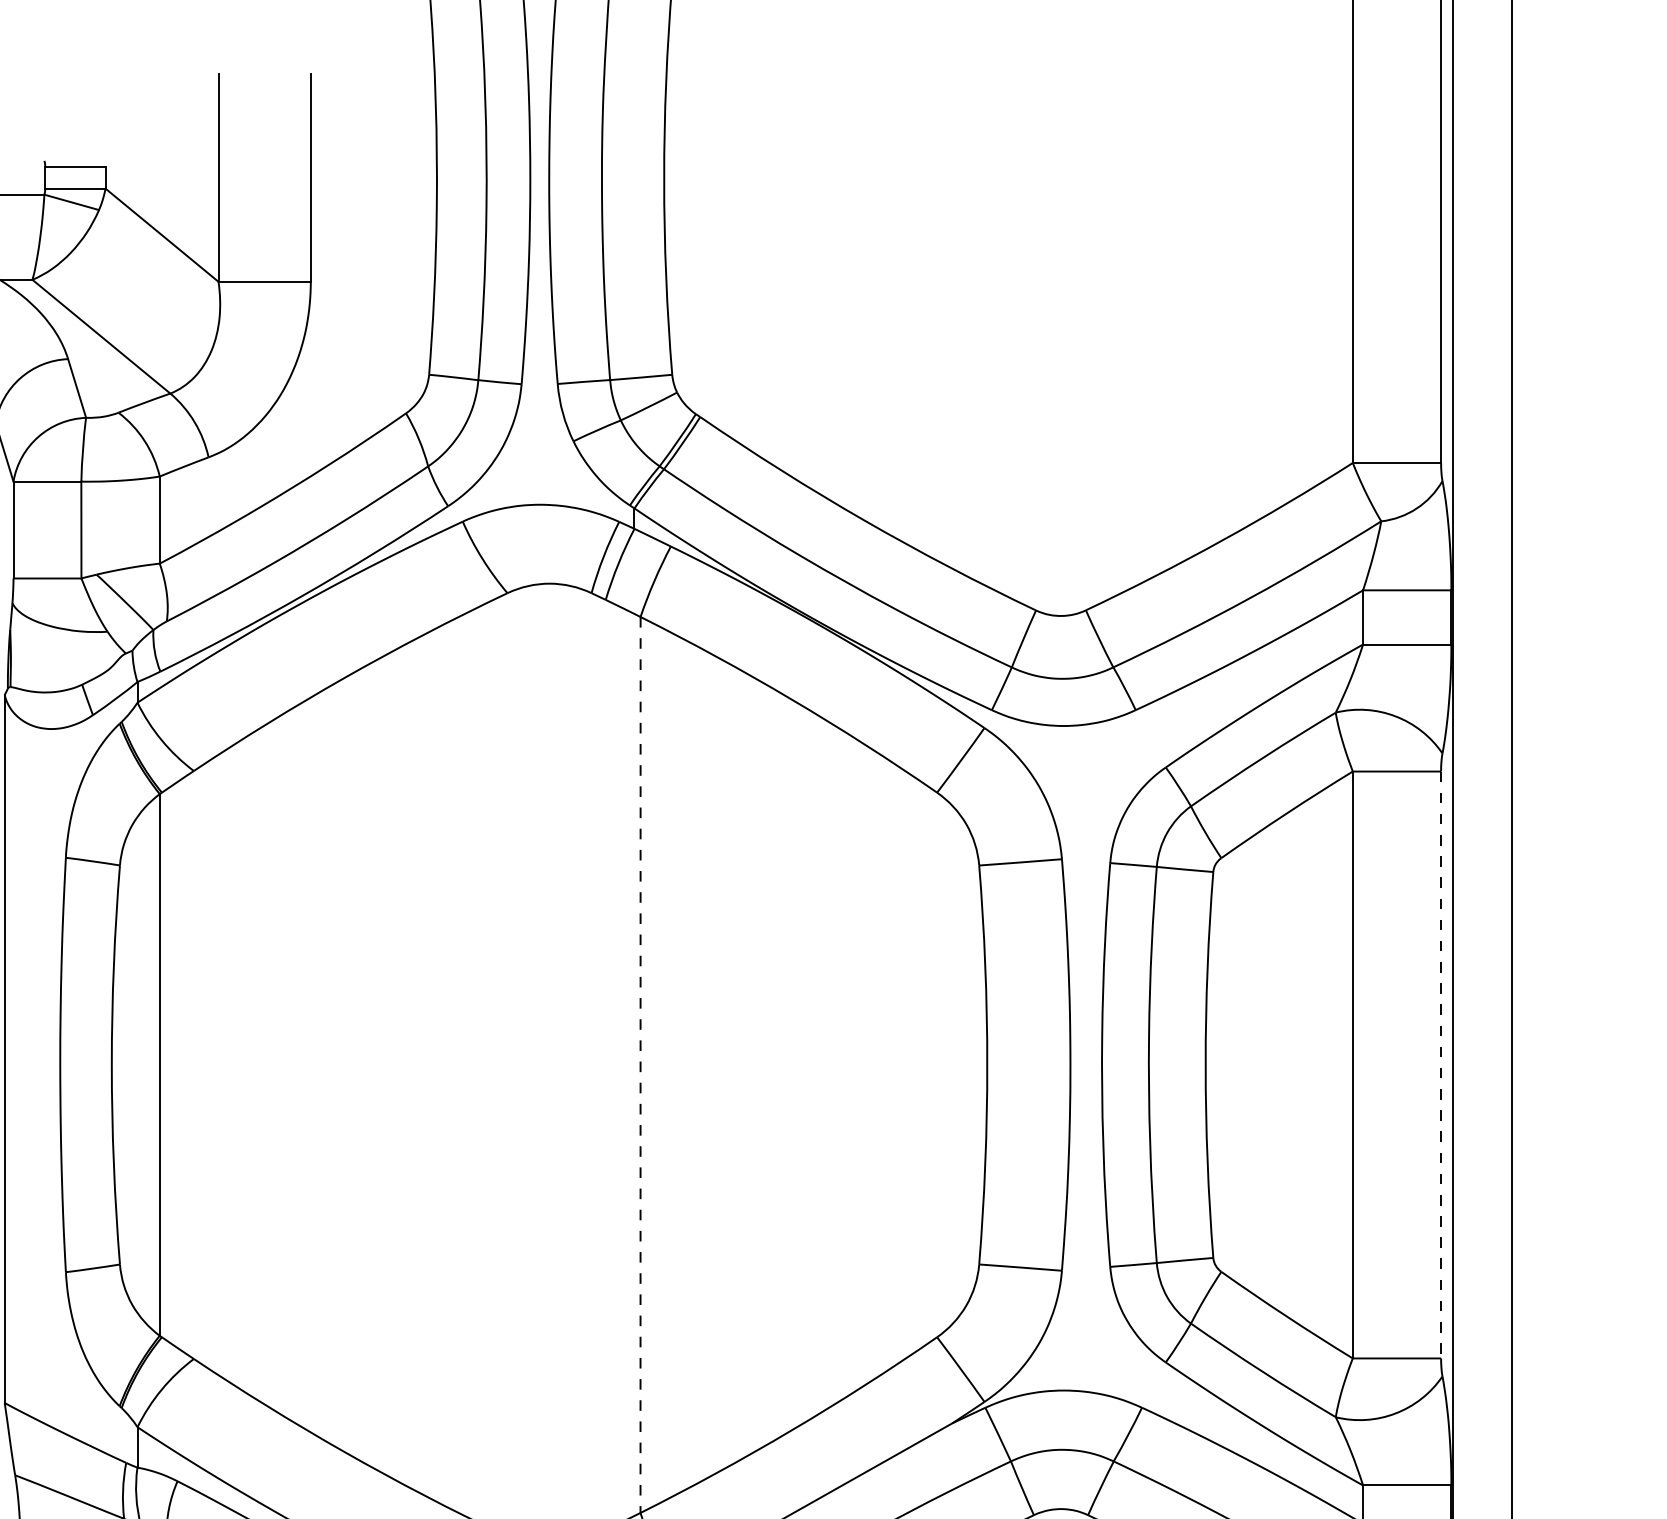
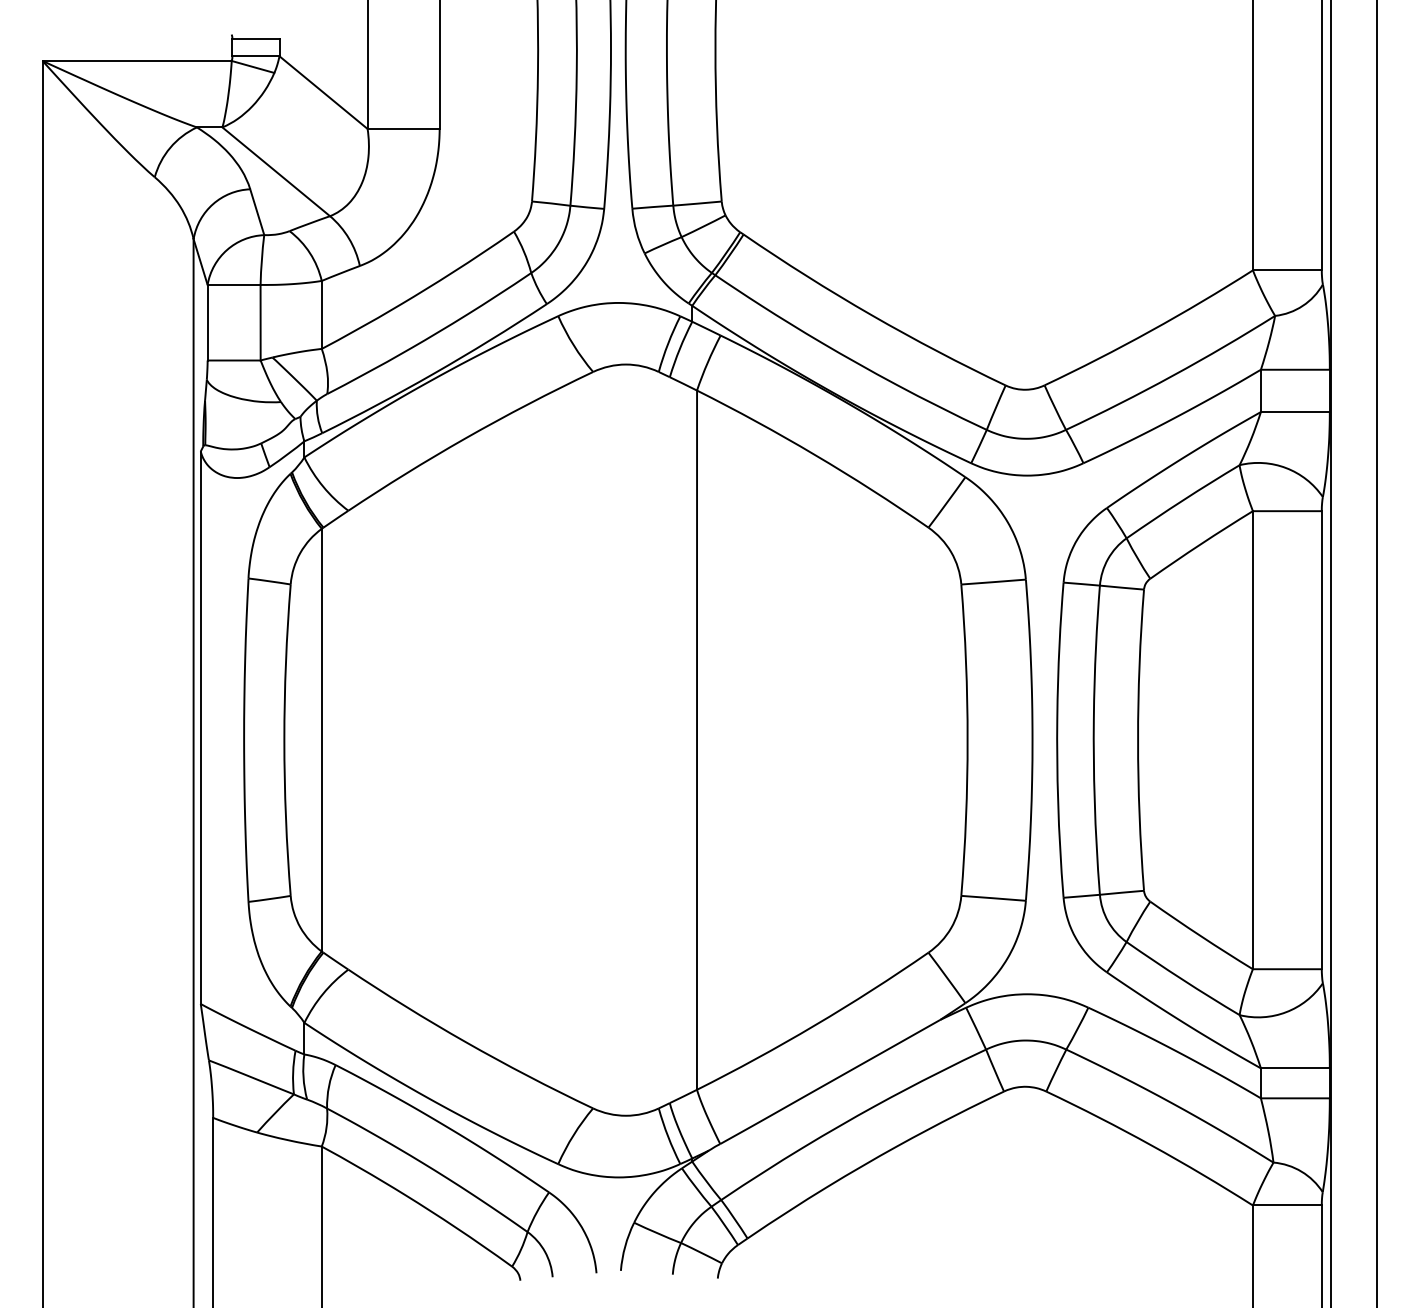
line: (641, 1065) -> (697, 740), dashed -> solid
line: (1440, 1065) -> (1321, 740), dashed -> solid

